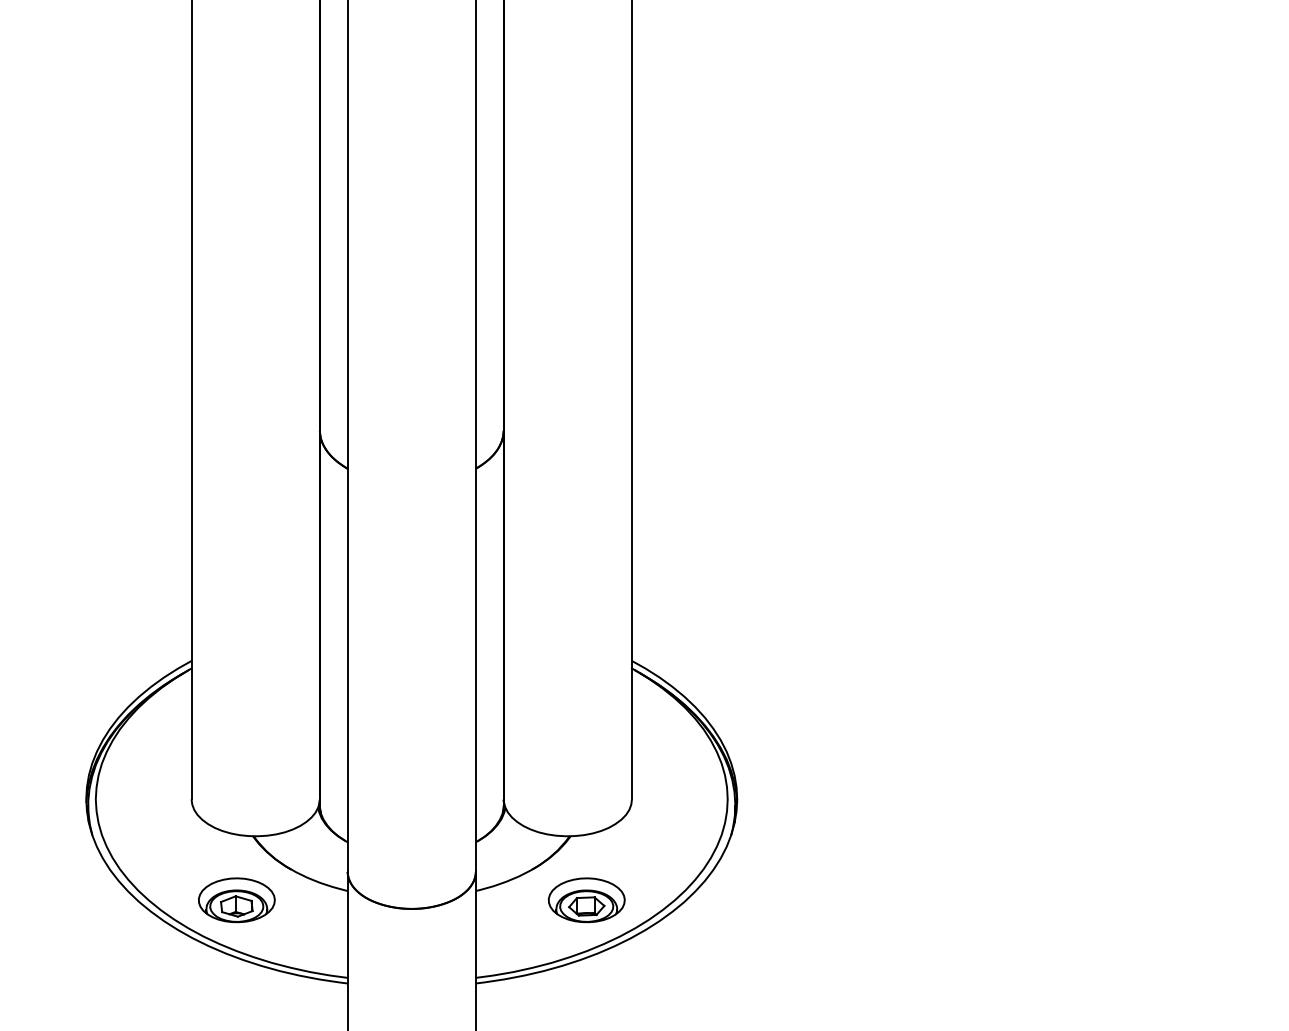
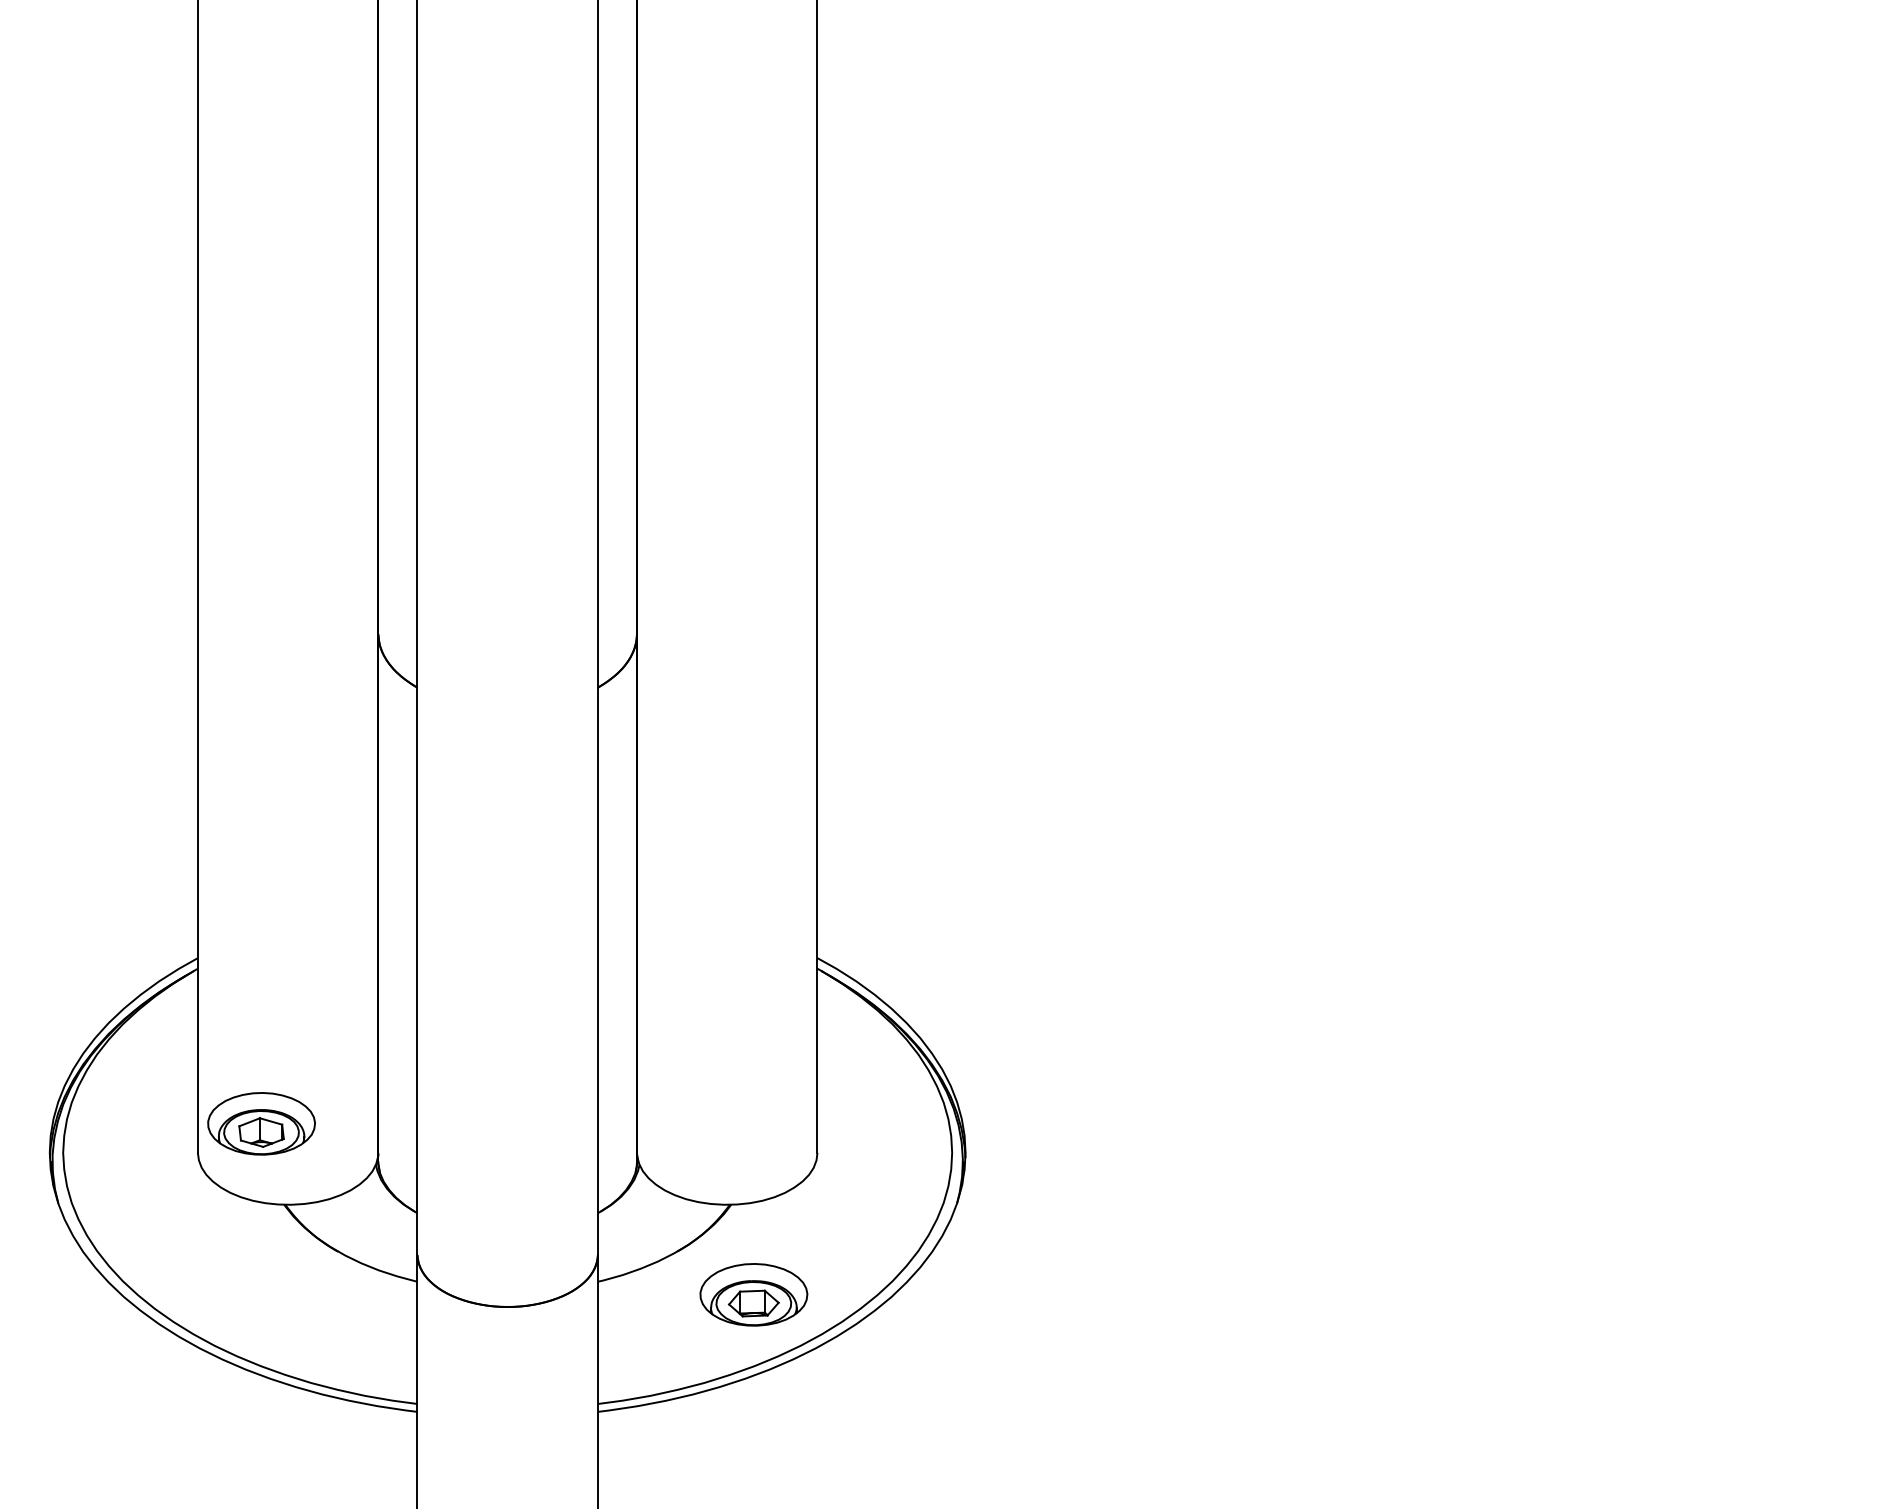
part: (236, 900) -> (261, 1123), moved

